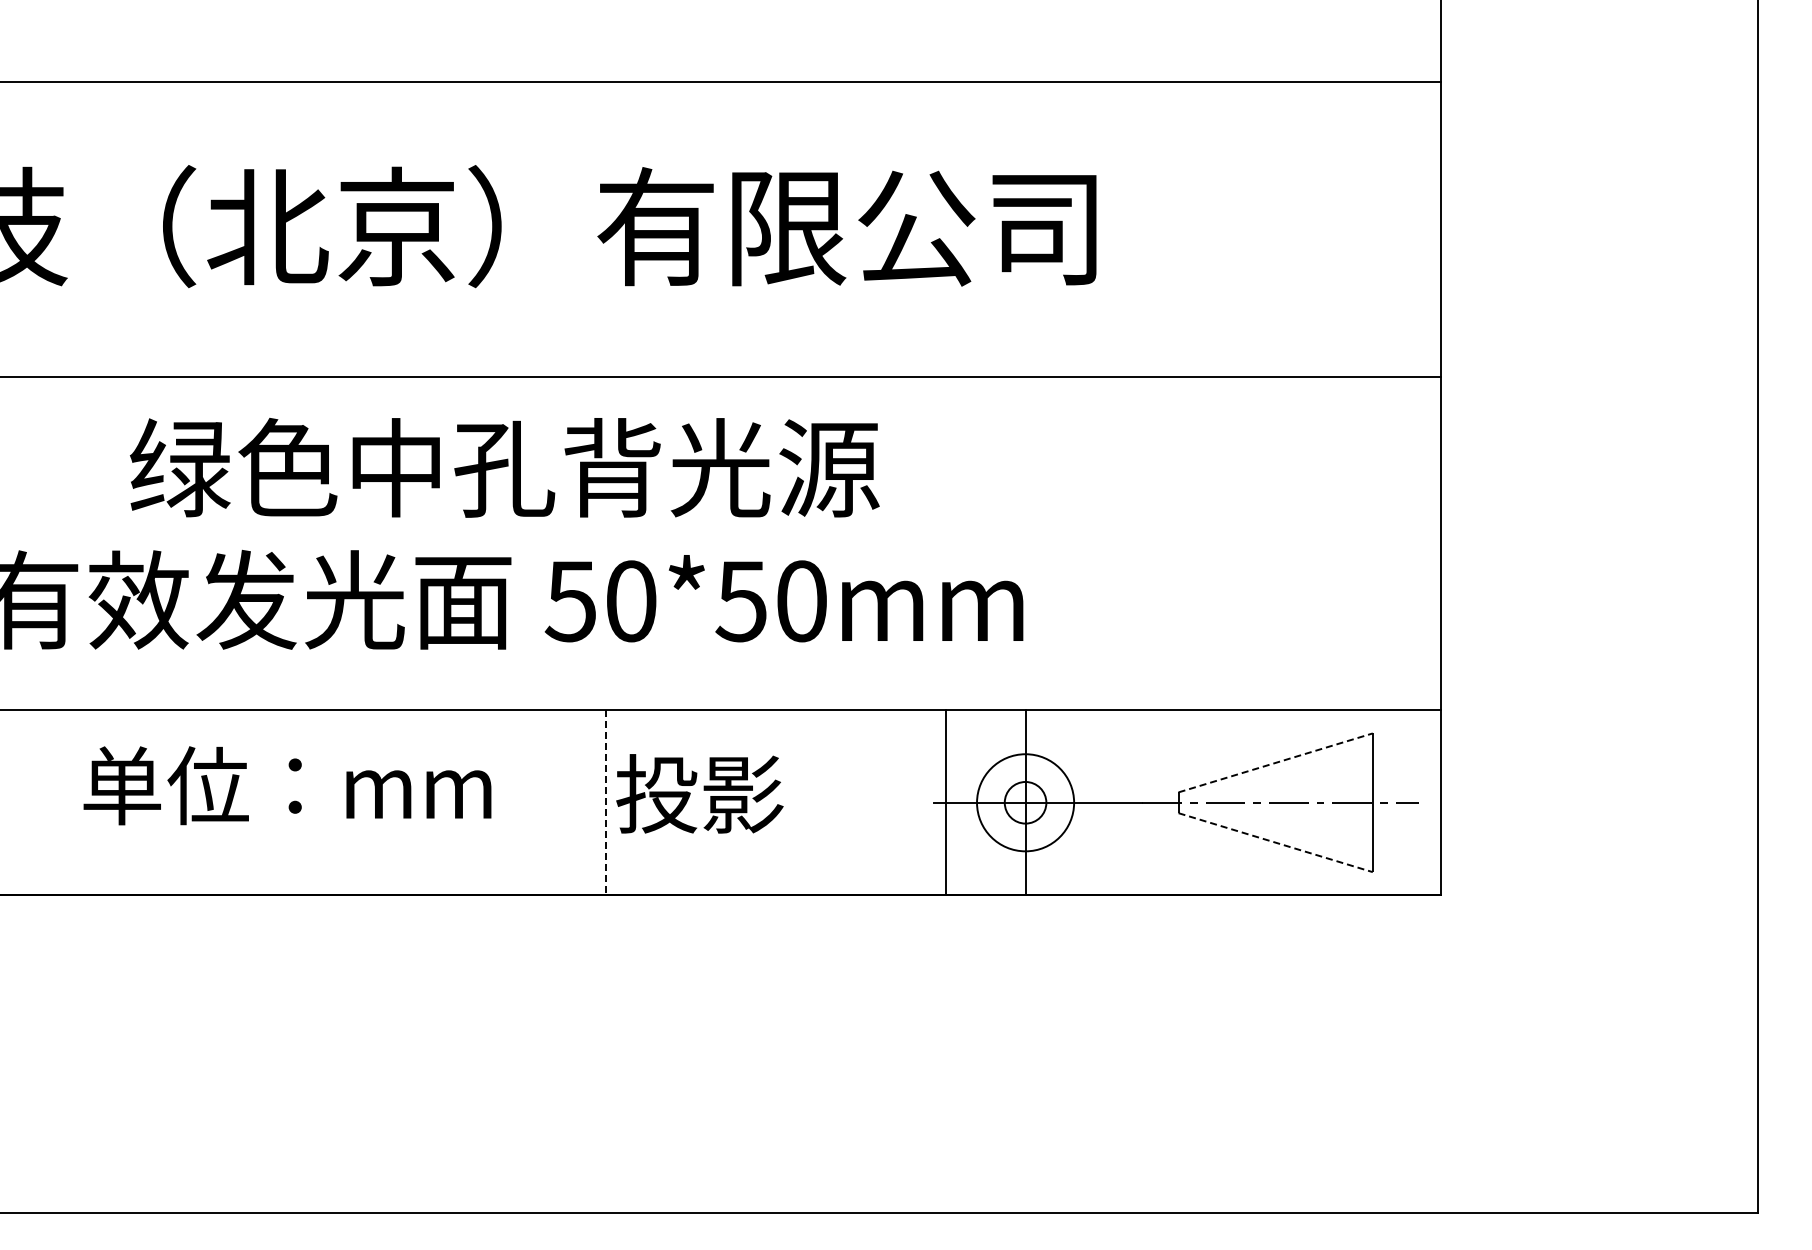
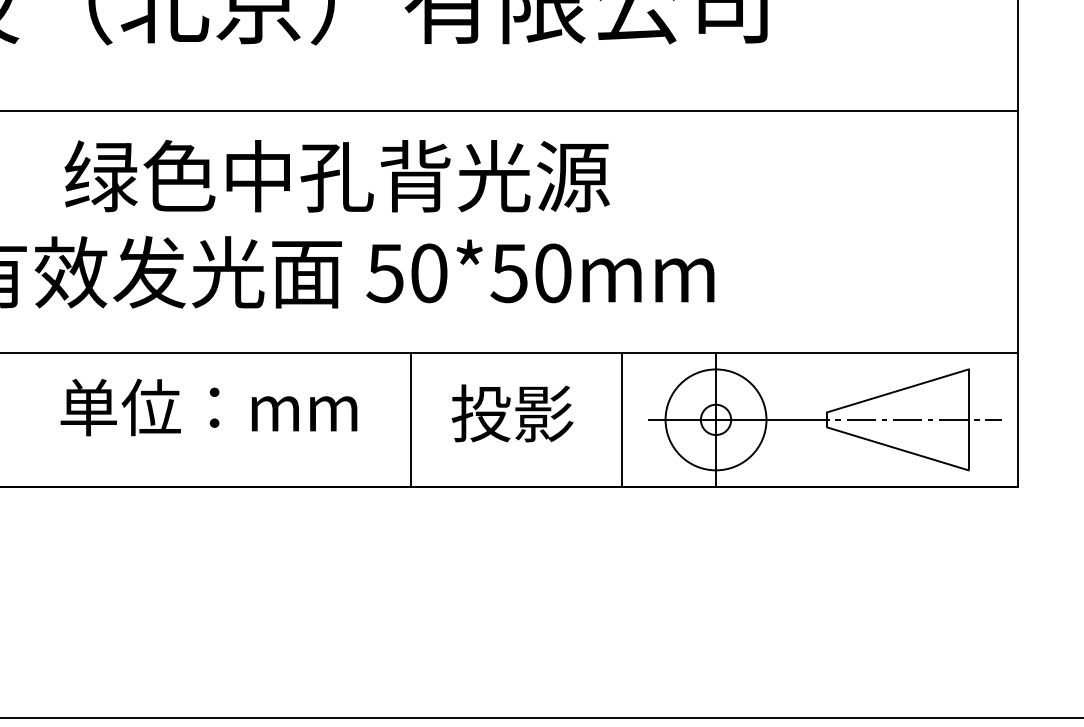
line: (1276, 762) -> (898, 390), dashed -> solid
text: (287, 785) -> (208, 407), moved
text: (699, 793) -> (512, 413), moved
line: (606, 802) -> (411, 419), dashed -> solid
line: (945, 802) -> (621, 419), moved
circle: (1025, 802) -> (715, 419), size x1.43
line: (1276, 842) -> (898, 448), dashed -> solid

